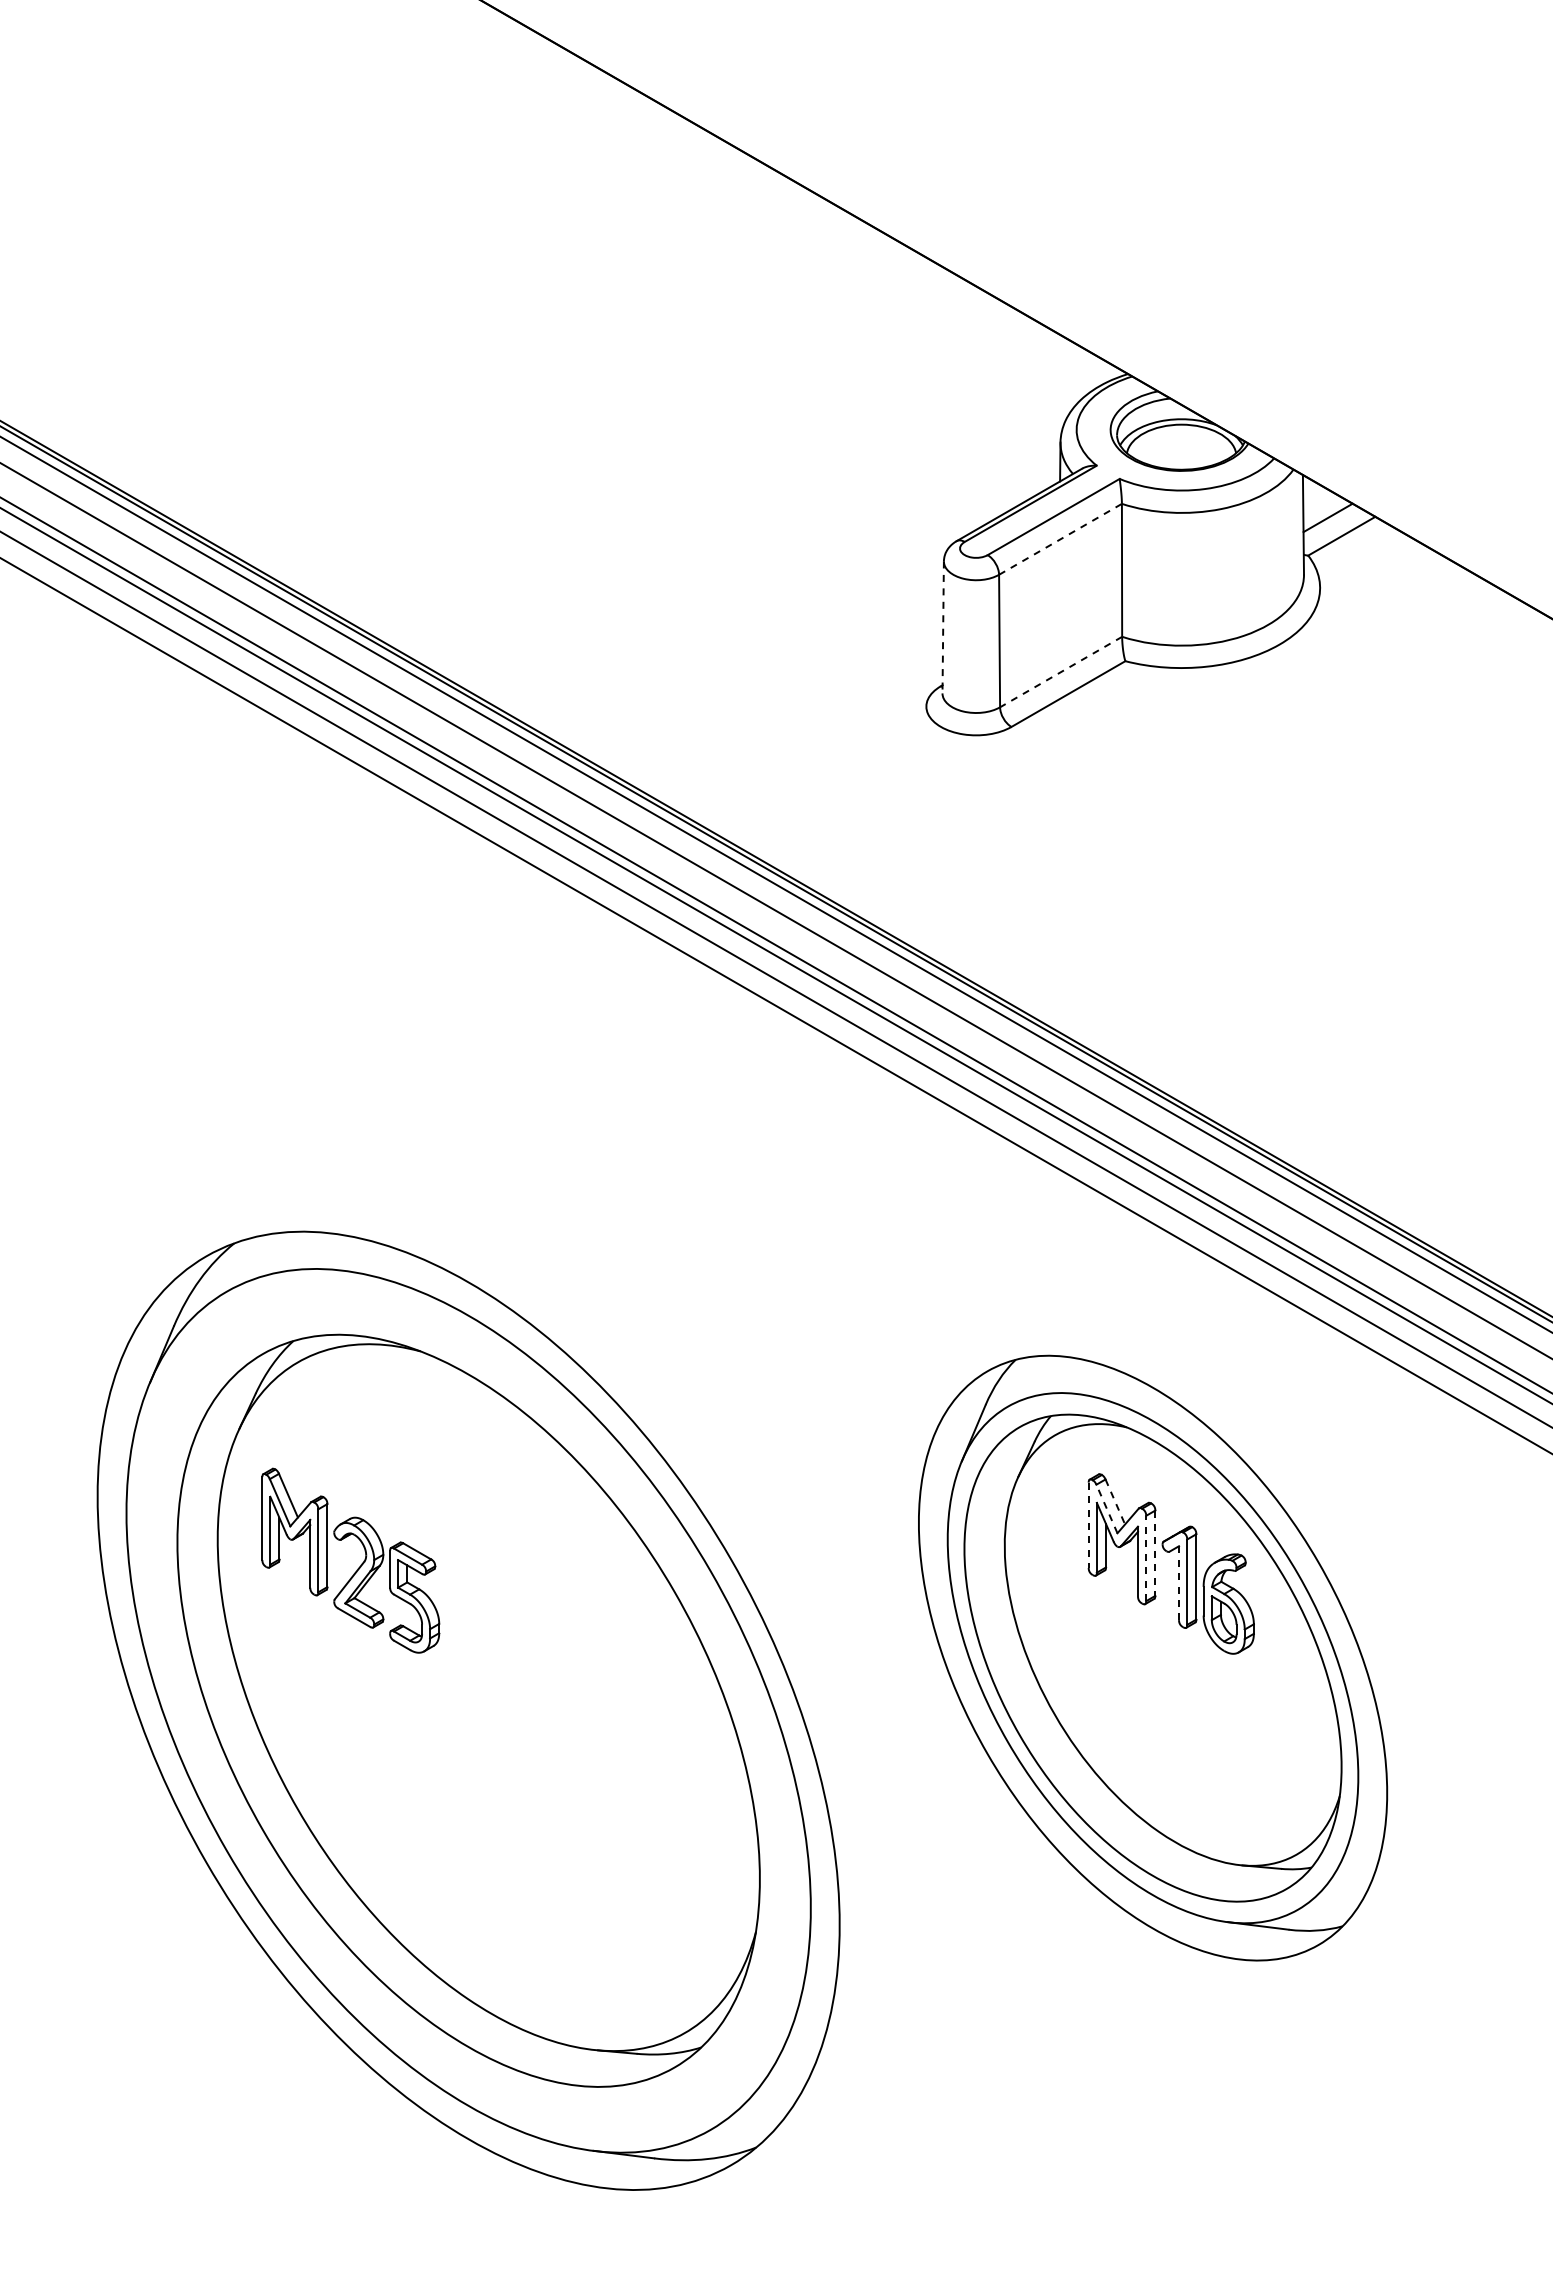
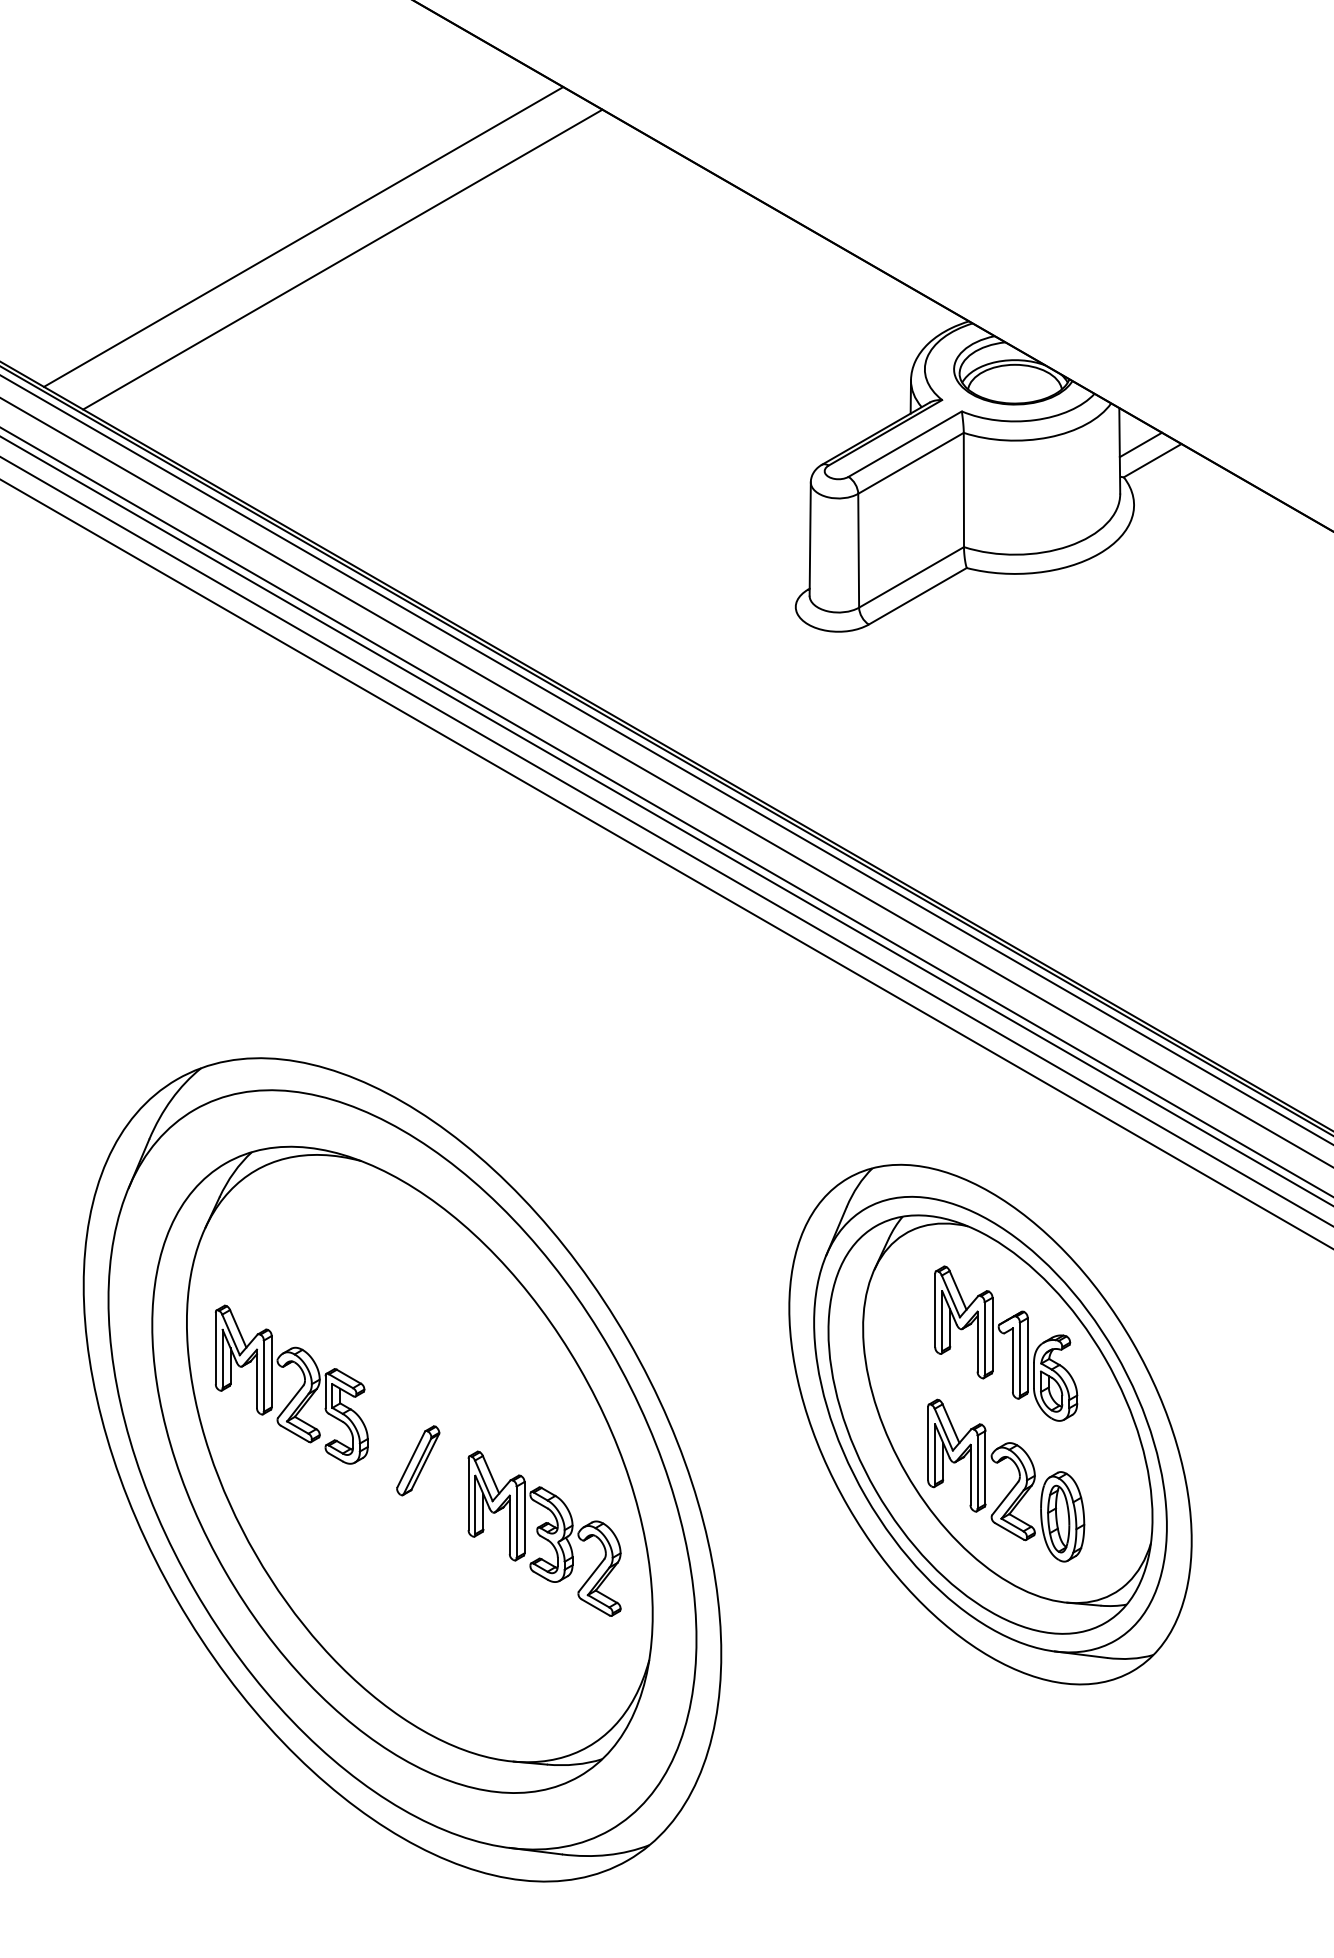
line: (353, 275) -> (303, 236), added
line: (399, 301) -> (343, 258), added
line: (1060, 539) -> (911, 463), dashed -> solid
line: (943, 627) -> (810, 539), dashed -> solid
line: (1060, 672) -> (911, 577), dashed -> solid
line: (1115, 1501) -> (958, 1290), dashed -> solid
line: (1106, 1508) -> (950, 1296), dashed -> solid
line: (1088, 1525) -> (935, 1310), dashed -> solid
line: (1155, 1553) -> (992, 1334), dashed -> solid
line: (1146, 1558) -> (984, 1339), dashed -> solid
part: (358, 1567) -> (298, 1390), moved
line: (1179, 1583) -> (1013, 1360), dashed -> solid
part: (486, 1700) -> (417, 1461), added
part: (1179, 1730) -> (1013, 1486), added
part: (633, 1784) -> (544, 1533), added

